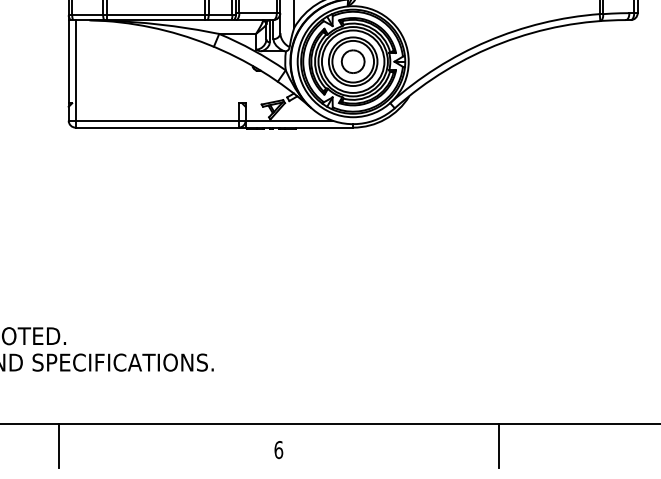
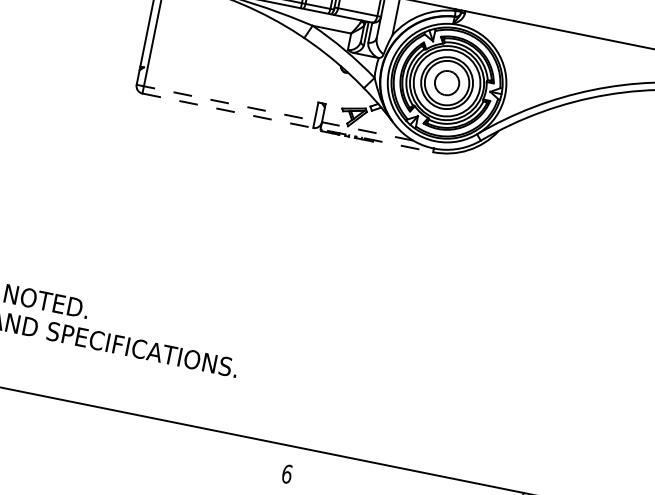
line: (200, 120) -> (274, 112), solid -> dashed
line: (214, 127) -> (287, 122), solid -> dashed
line: (58, 445) -> (57, 422), removed

